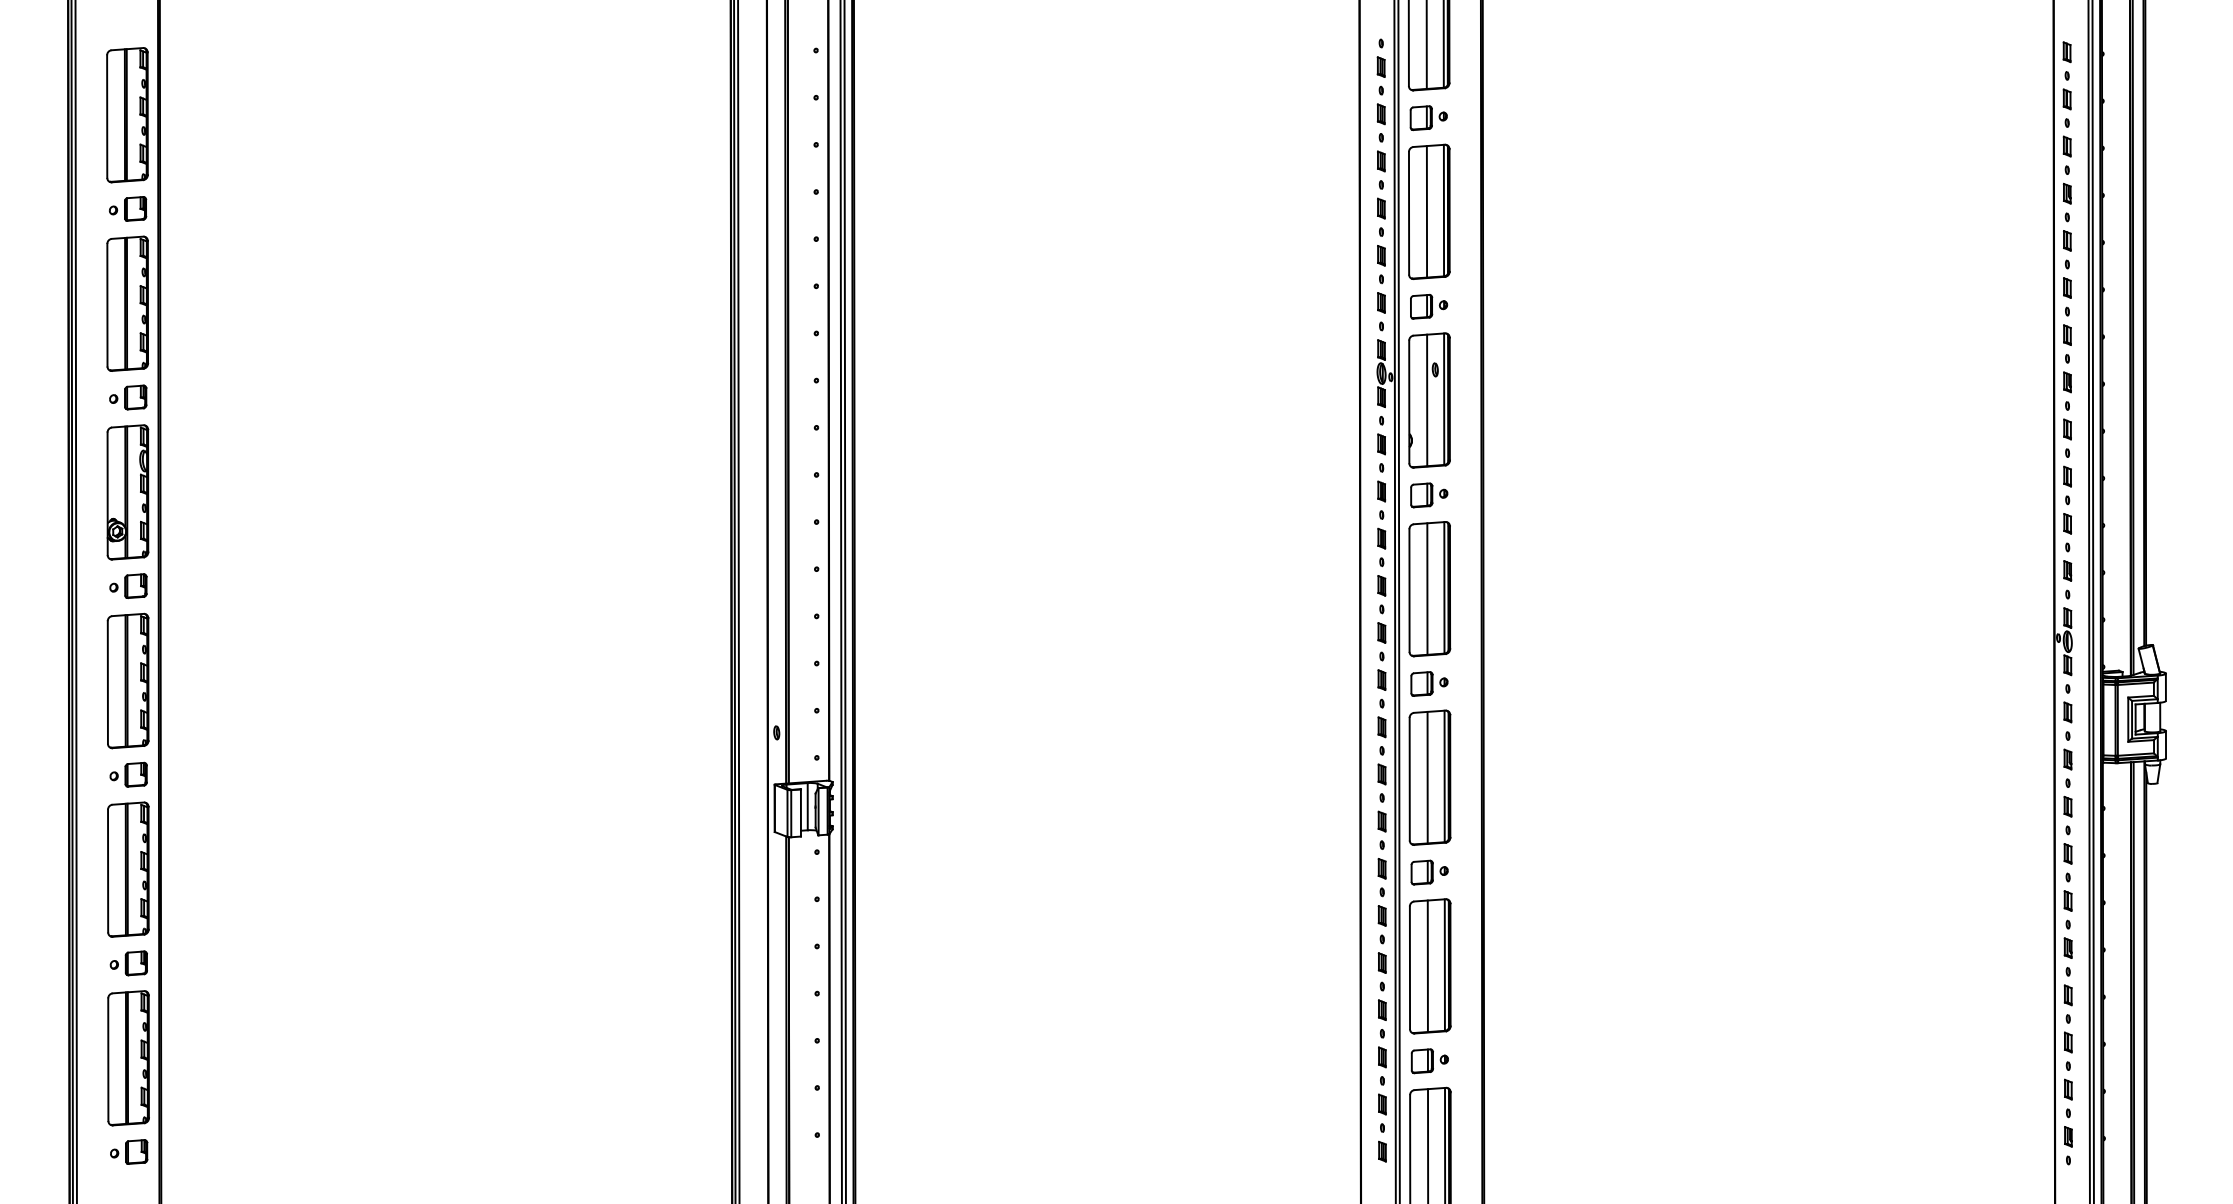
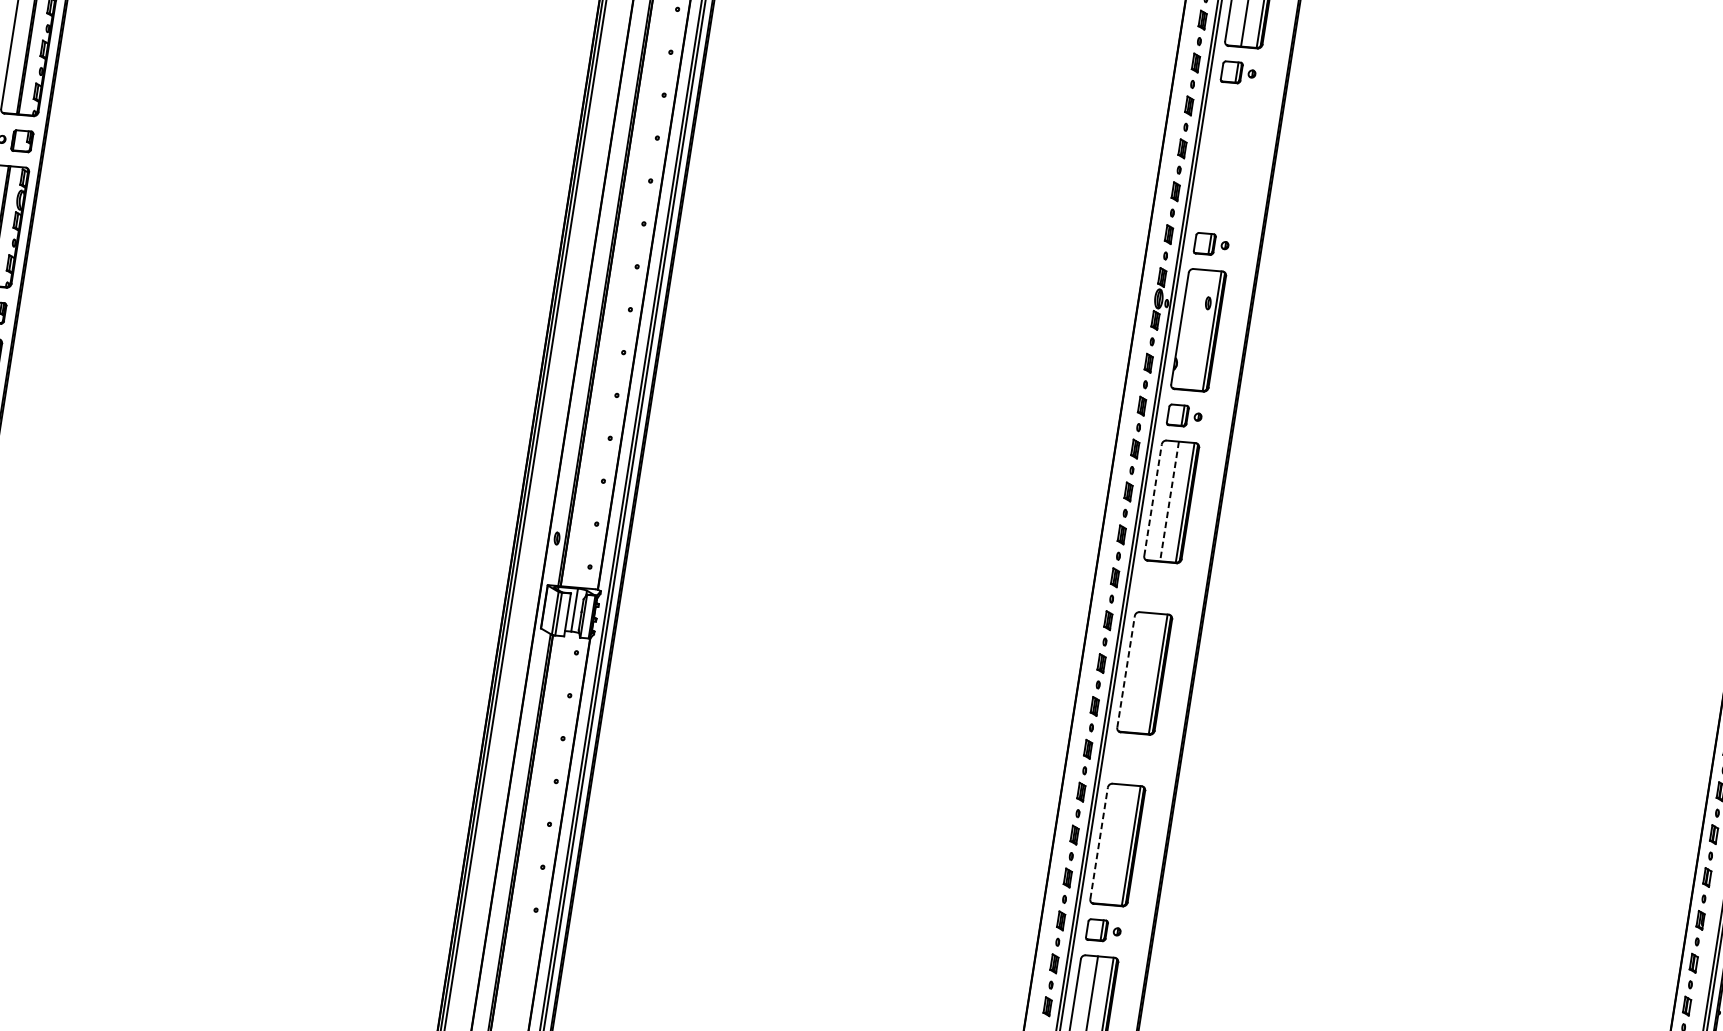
part: (1429, 211) -> (1225, 158), removed
line: (1427, 400) -> (1196, 329), removed
line: (1427, 589) -> (1169, 501), solid -> dashed
line: (1409, 590) -> (1153, 500), solid -> dashed
part: (1429, 683) -> (1157, 587), removed
line: (1427, 777) -> (1142, 672), removed
line: (1409, 778) -> (1125, 671), solid -> dashed
part: (1429, 872) -> (1130, 759), removed
line: (1427, 966) -> (1115, 844), removed
line: (1409, 967) -> (1098, 843), solid -> dashed

